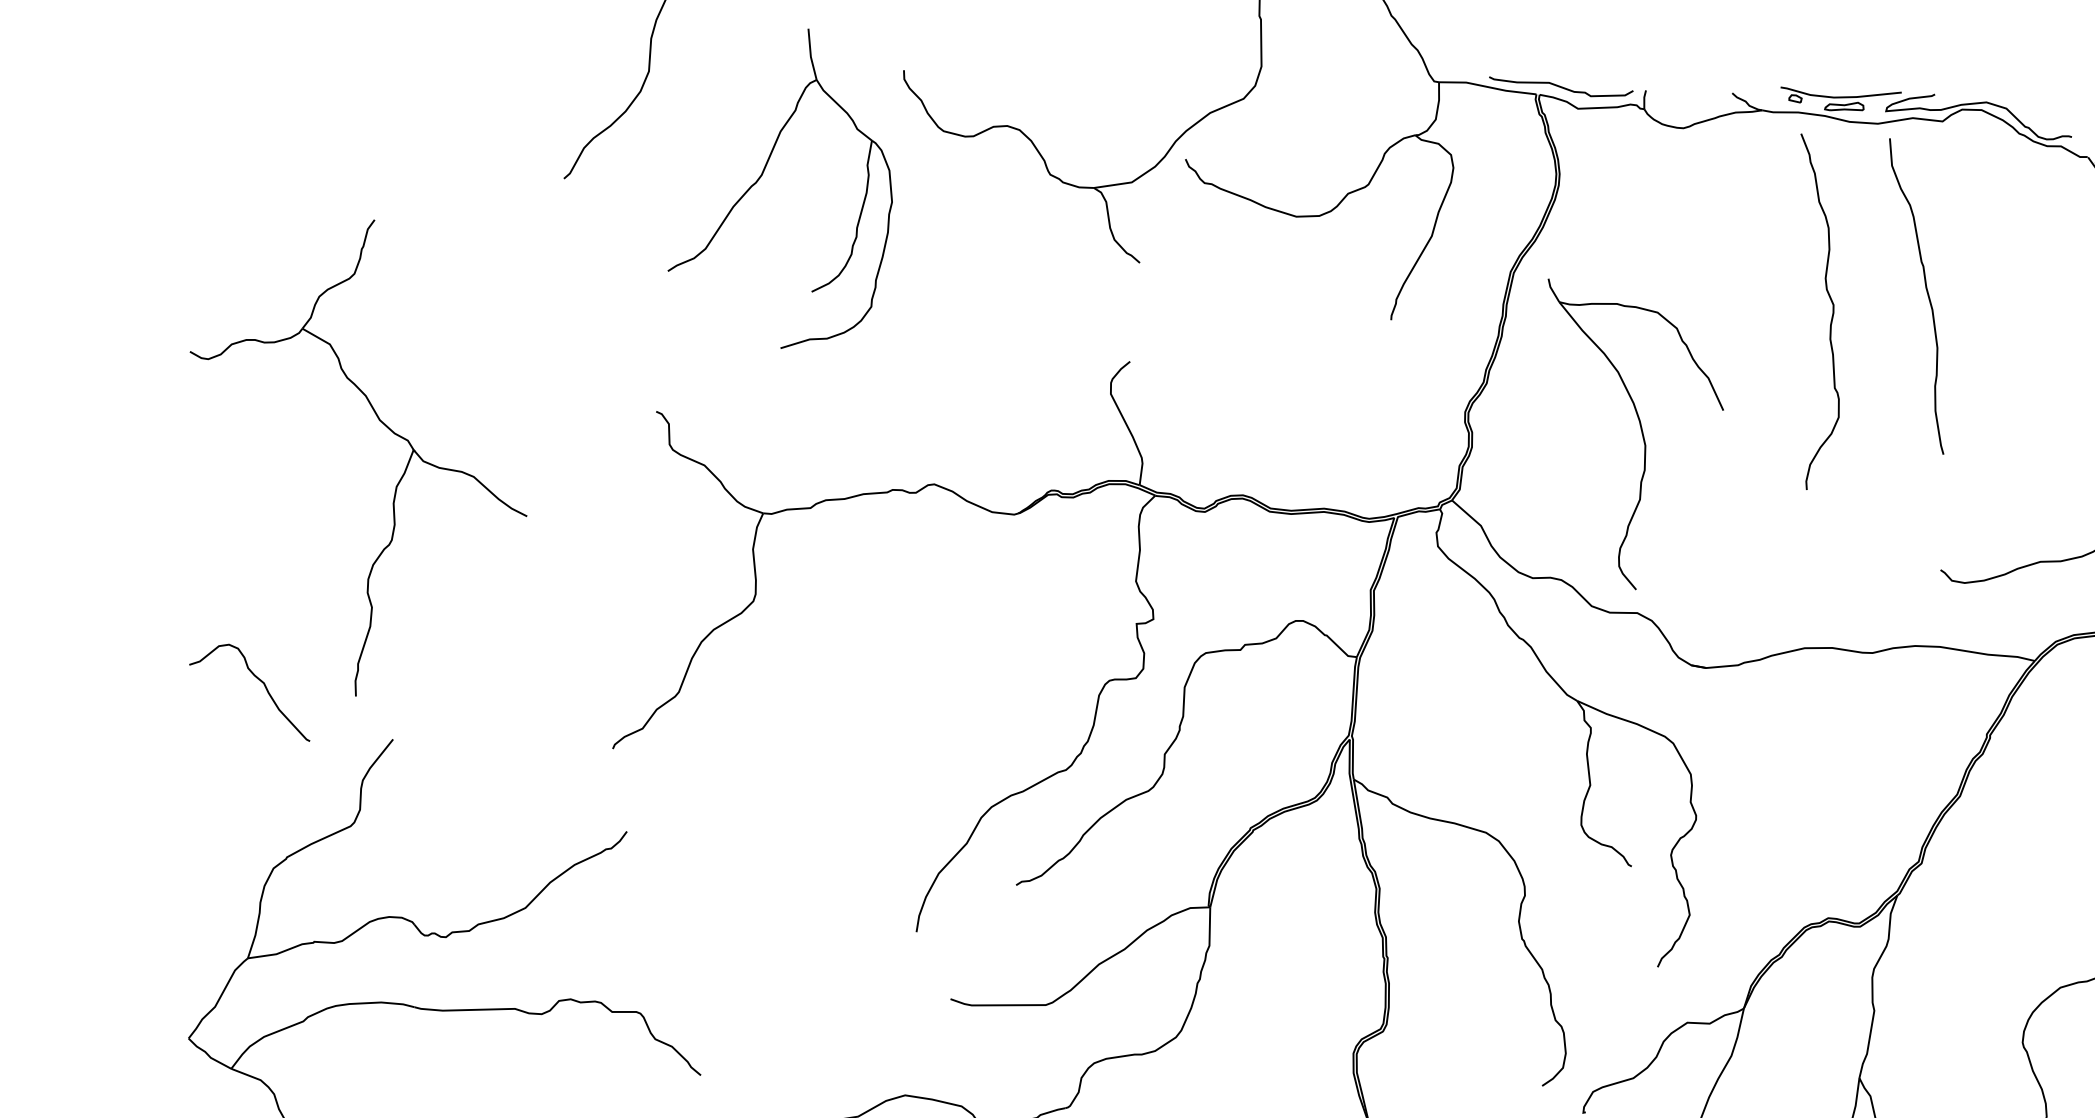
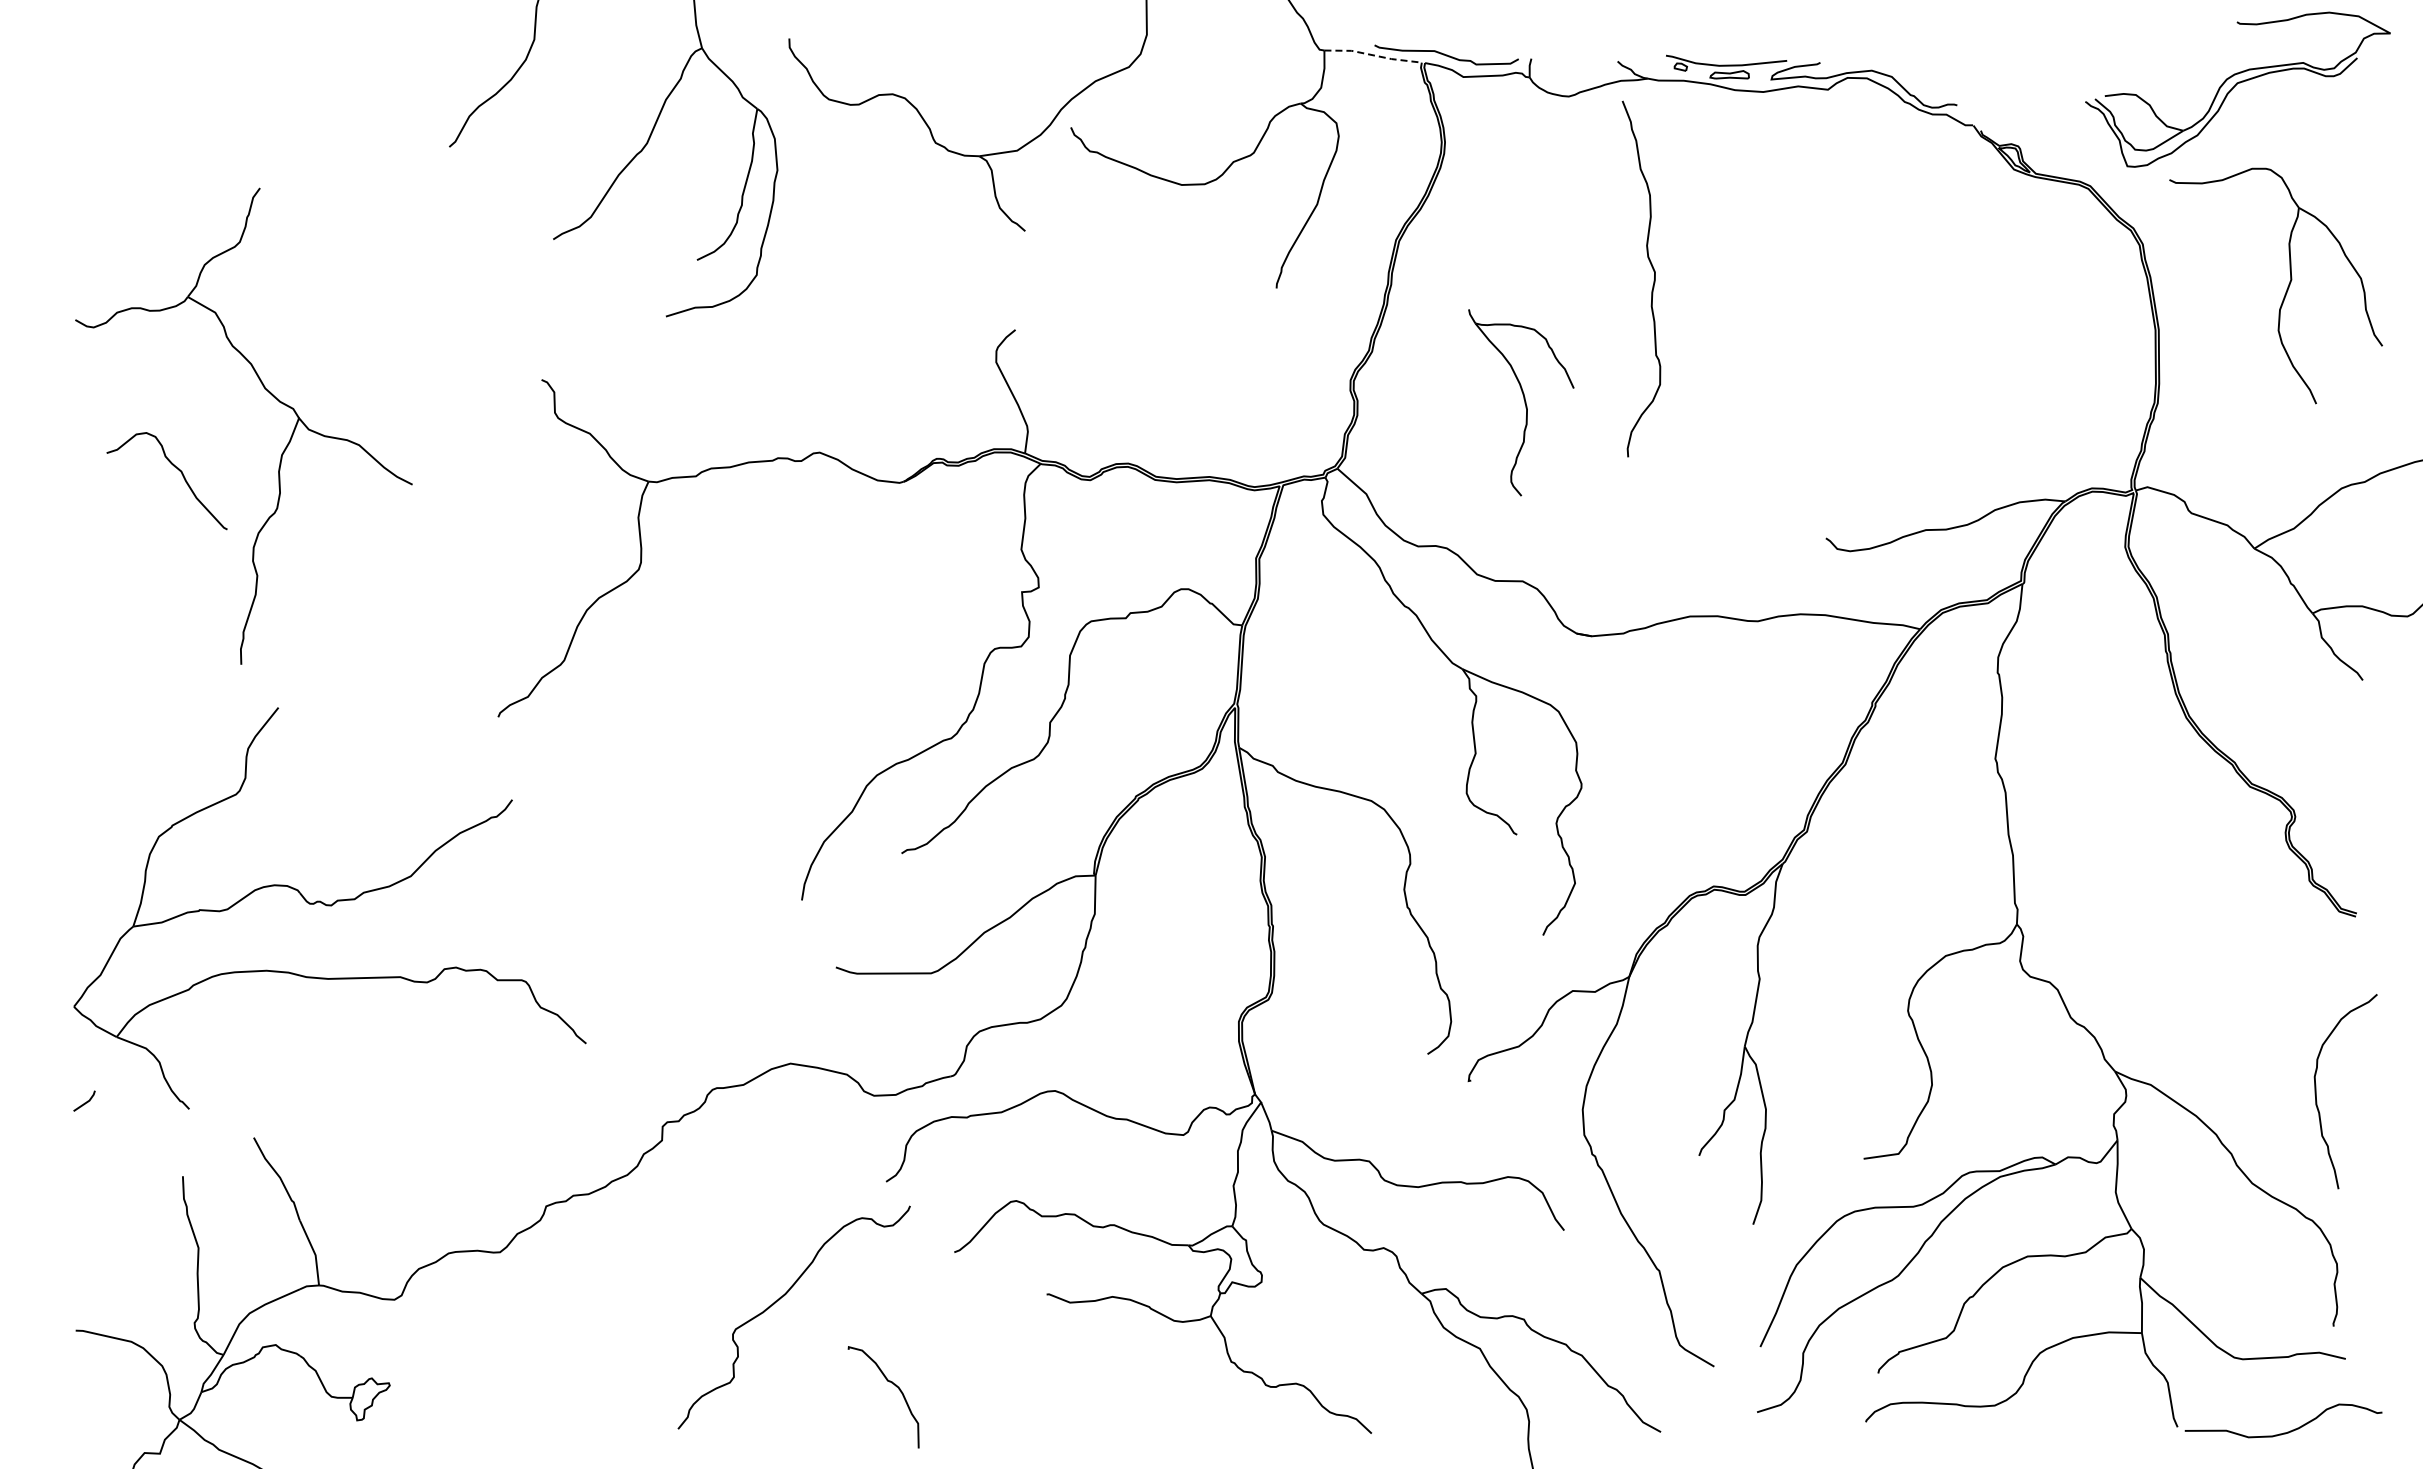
line: (1487, 87) -> (1372, 55), solid -> dashed
curve: (1927, 295) -> (1812, 263), removed
curve: (1832, 313) -> (1653, 280), moved
part: (1636, 434) -> (1521, 402), size x0.6
curve: (257, 679) -> (174, 467), moved

